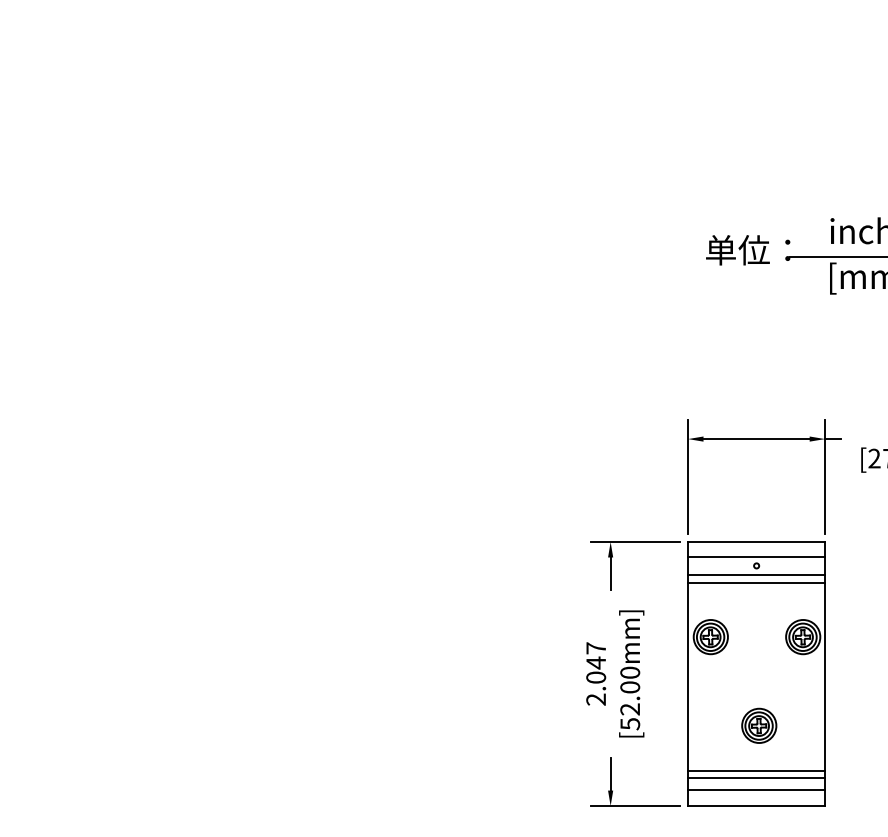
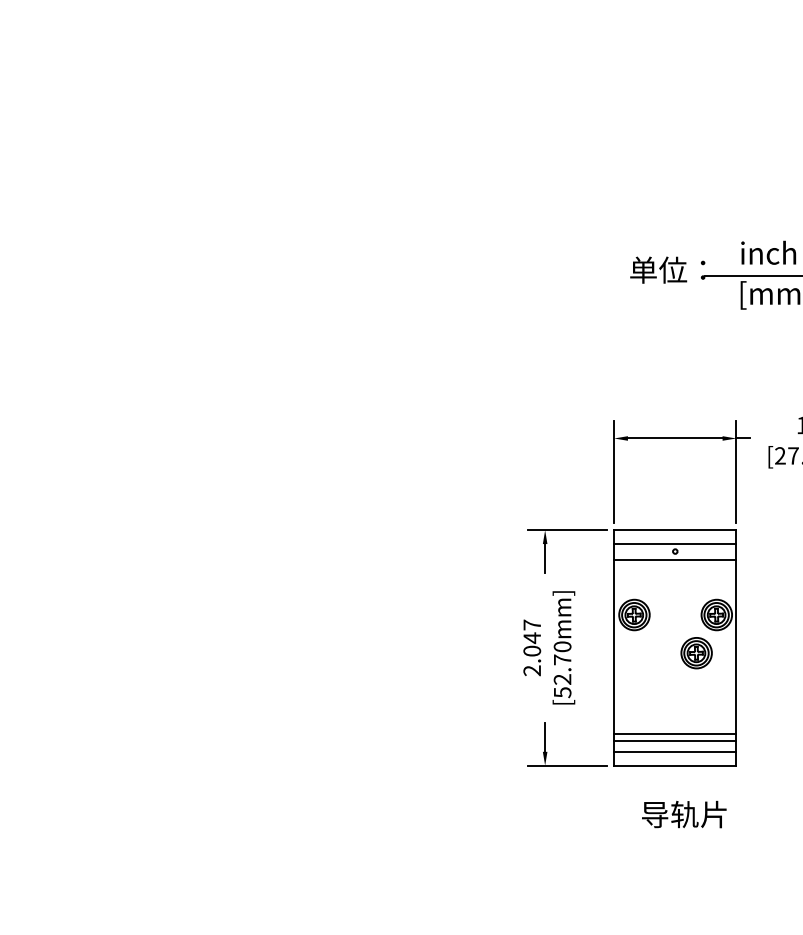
line: (756, 582) -> (675, 566), removed
text: (630, 686) -> (562, 659), [52.00mm] -> [52.70mm]
part: (759, 726) -> (696, 653), moved

